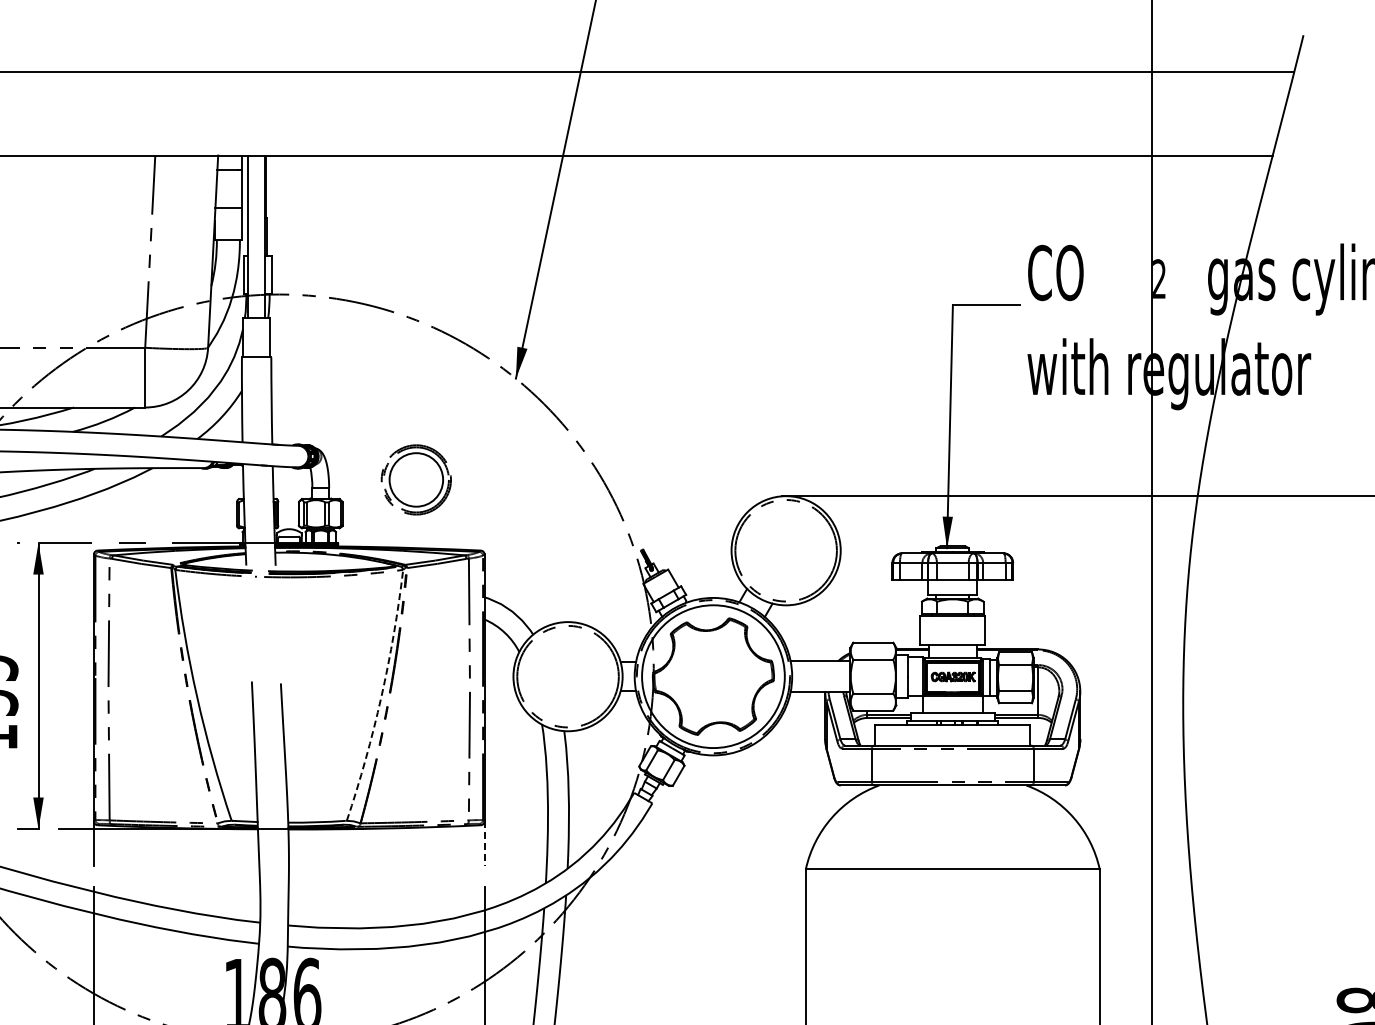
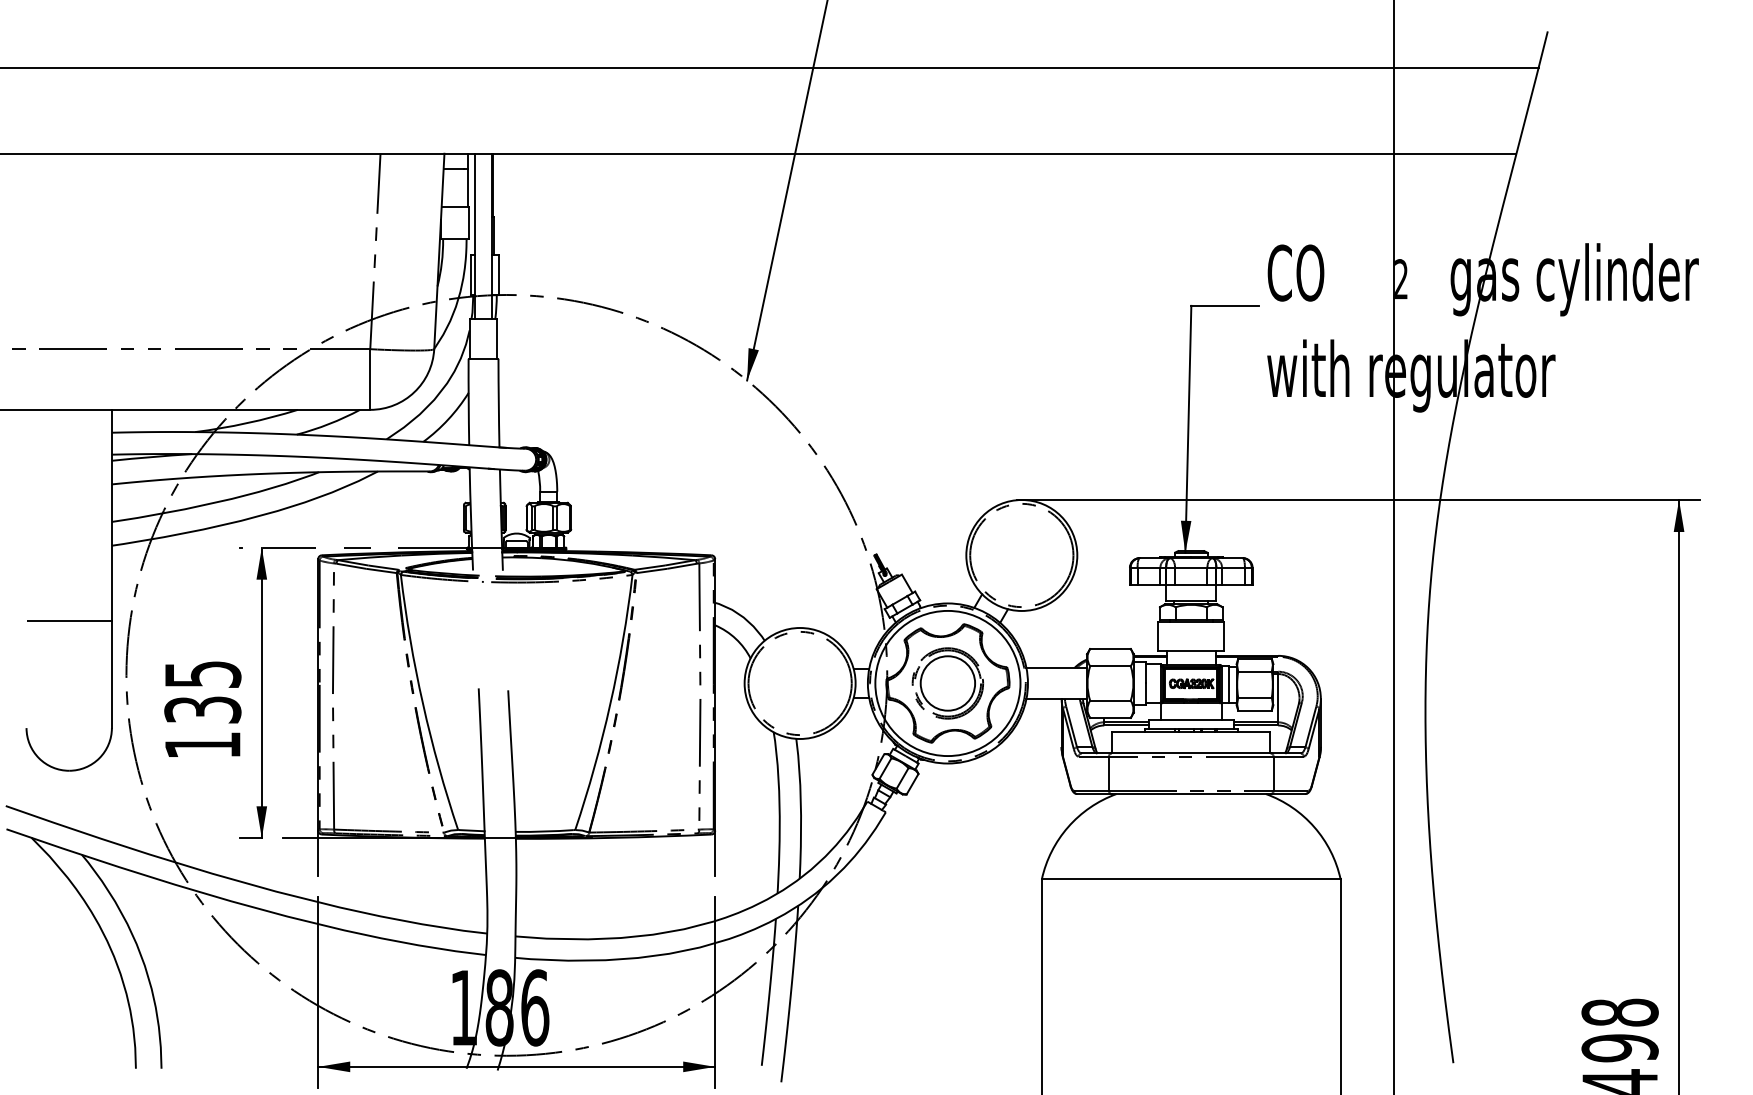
part: (415, 479) -> (947, 683), moved
arc: (381, 696) -> (610, 703), dashed -> solid
line: (484, 843) -> (715, 853), dashed -> solid

